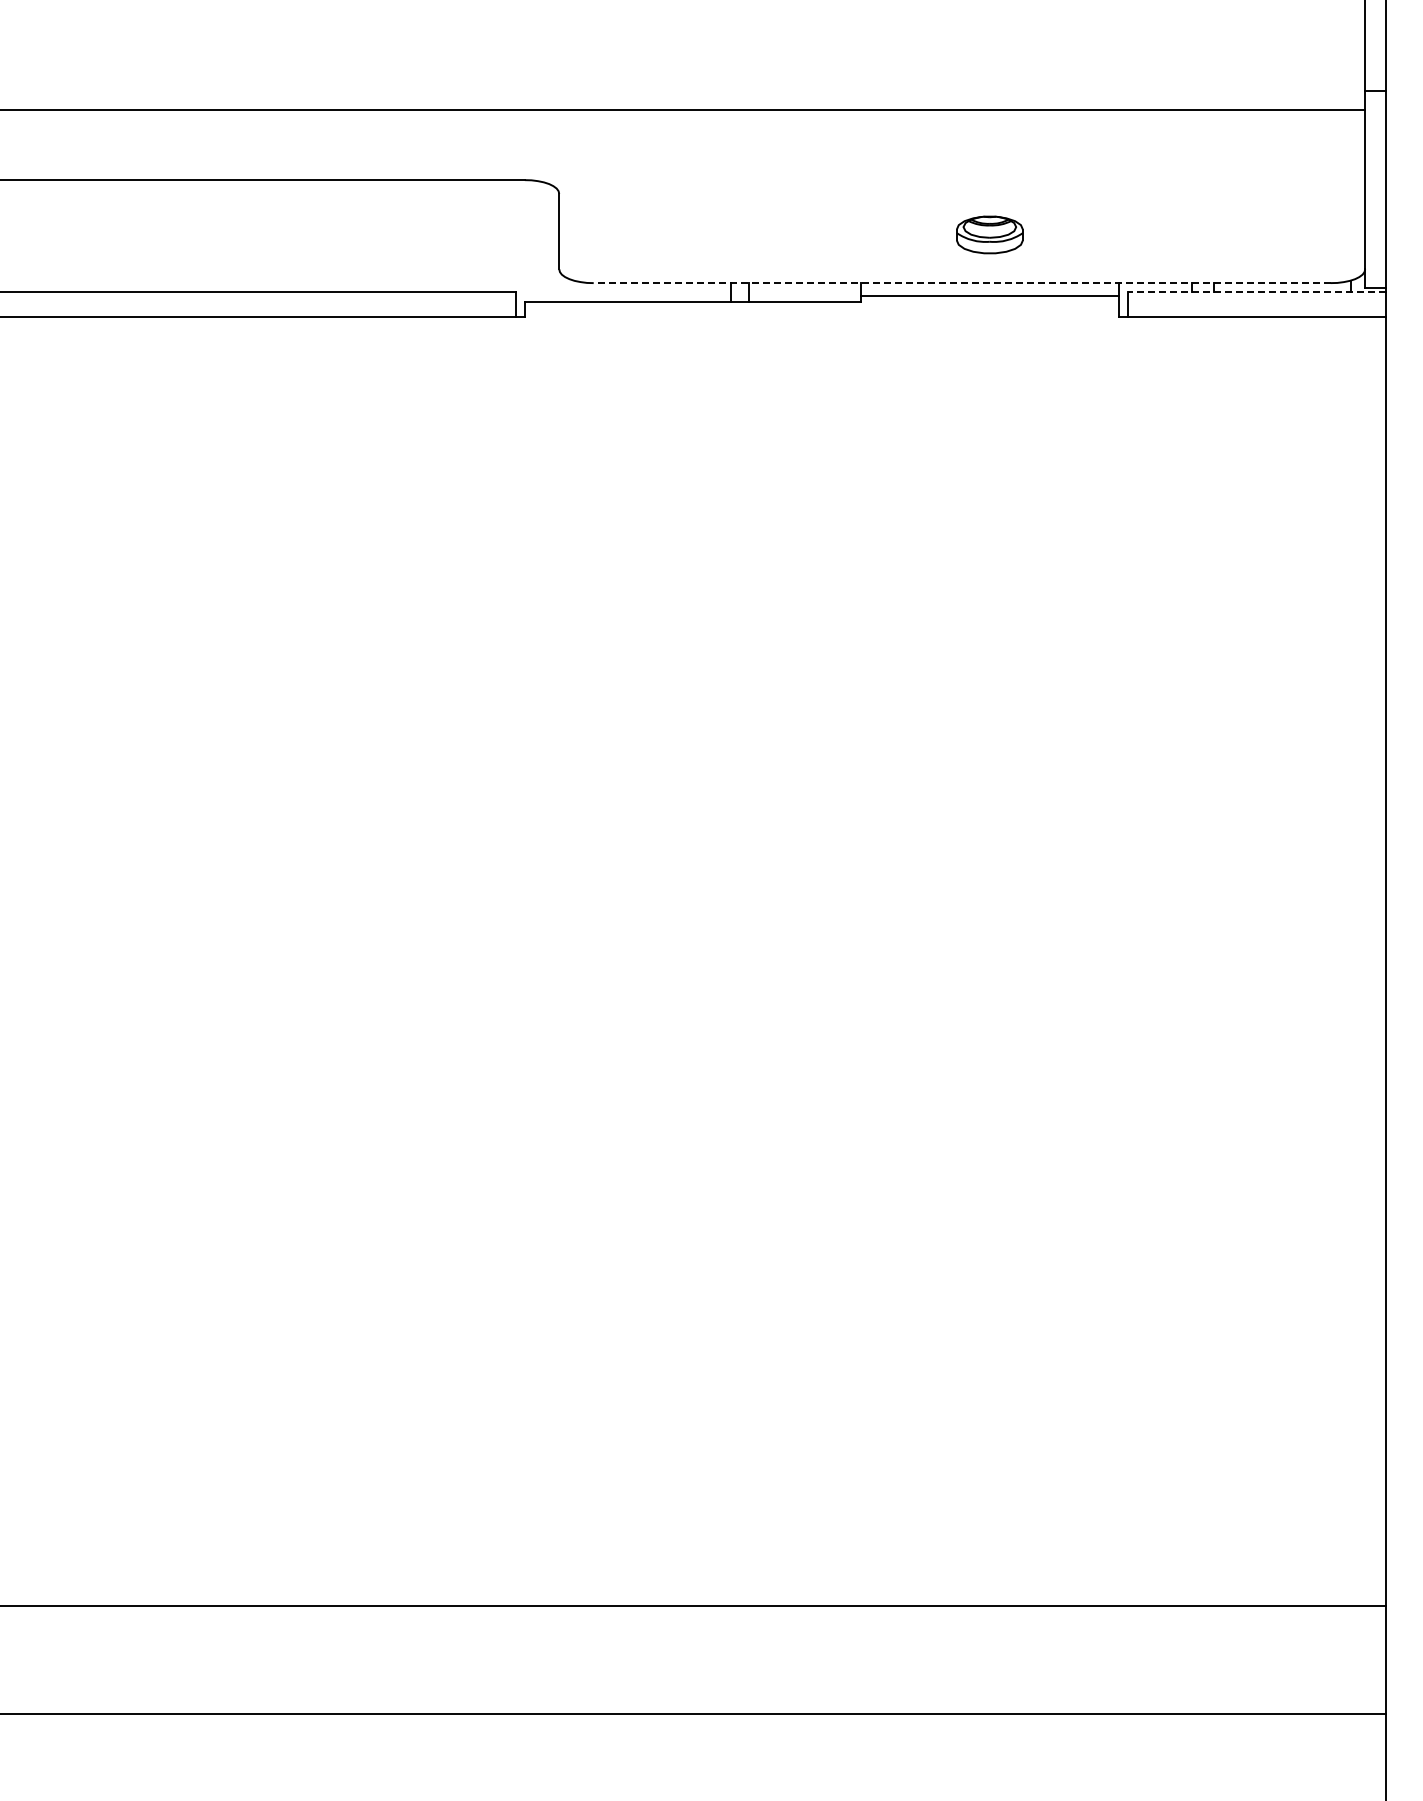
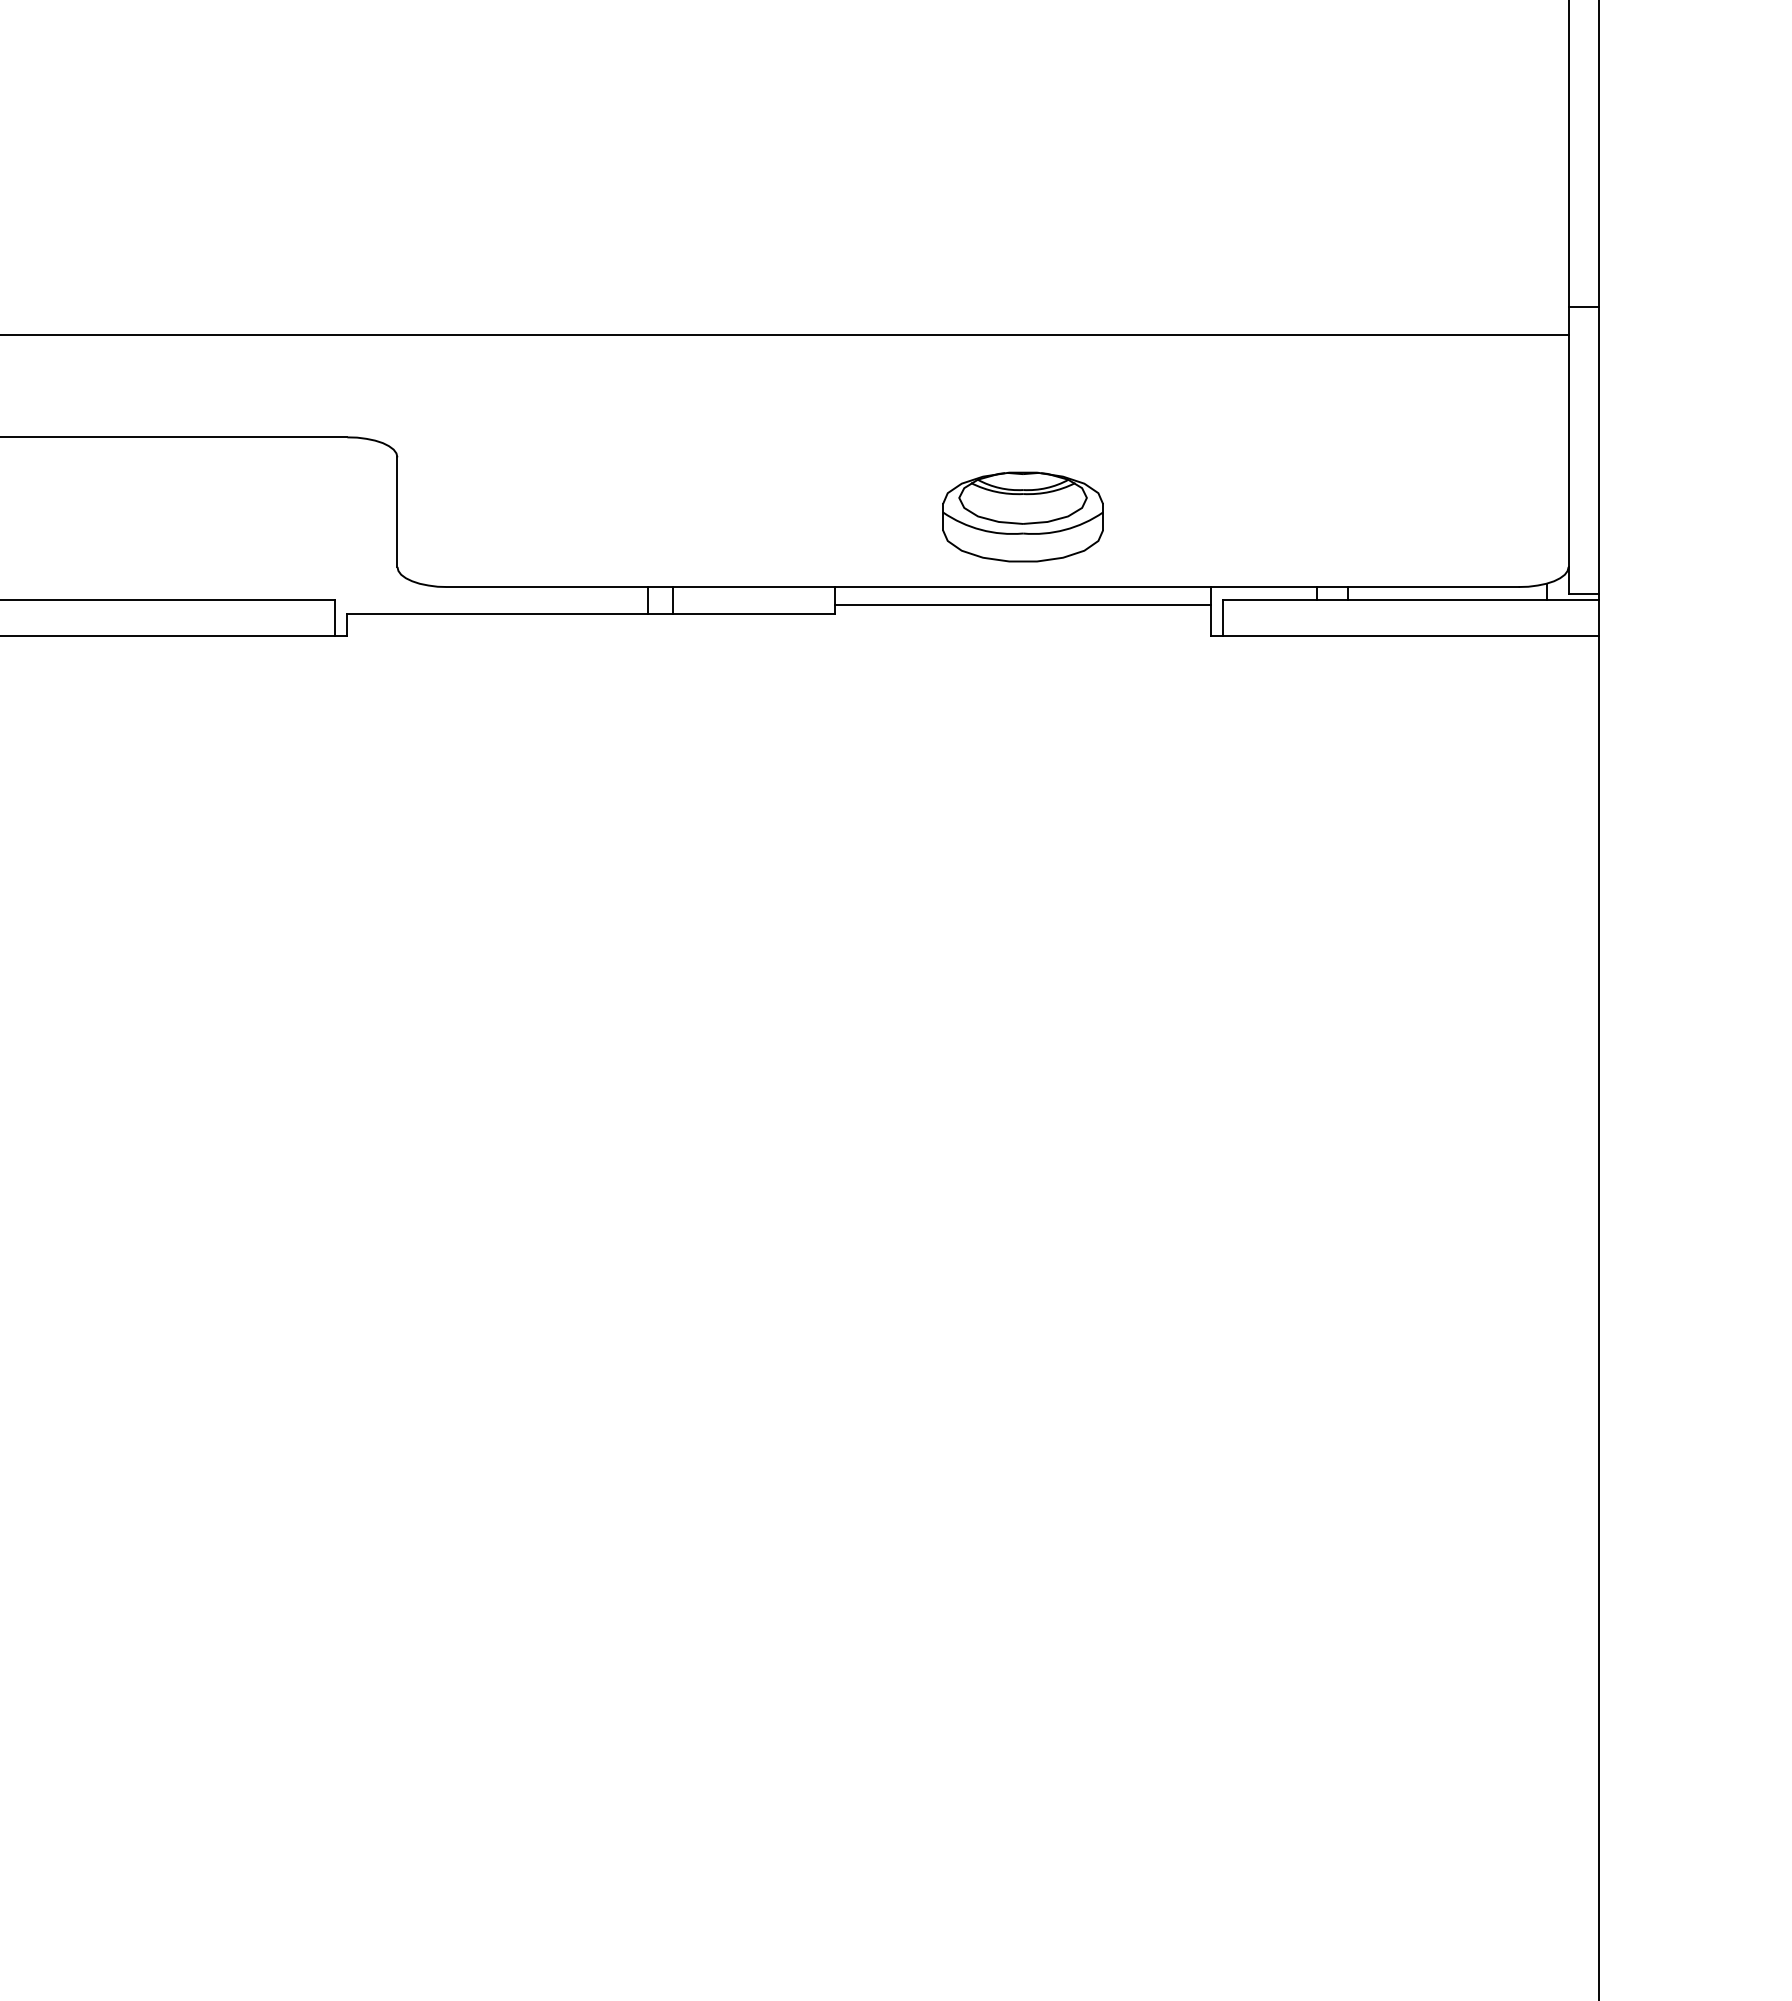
part: (989, 234) -> (1022, 516), size x1.67
line: (962, 283) -> (983, 587), dashed -> solid
line: (1256, 292) -> (1410, 600), dashed -> solid

